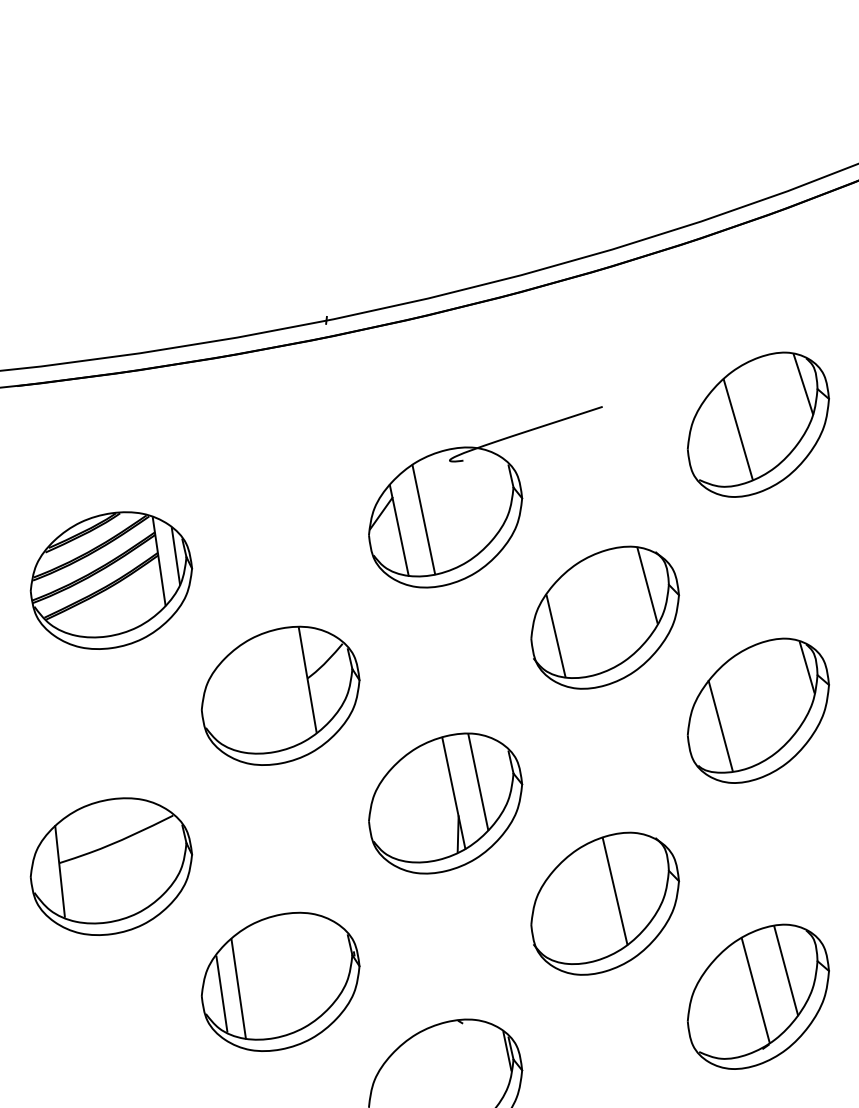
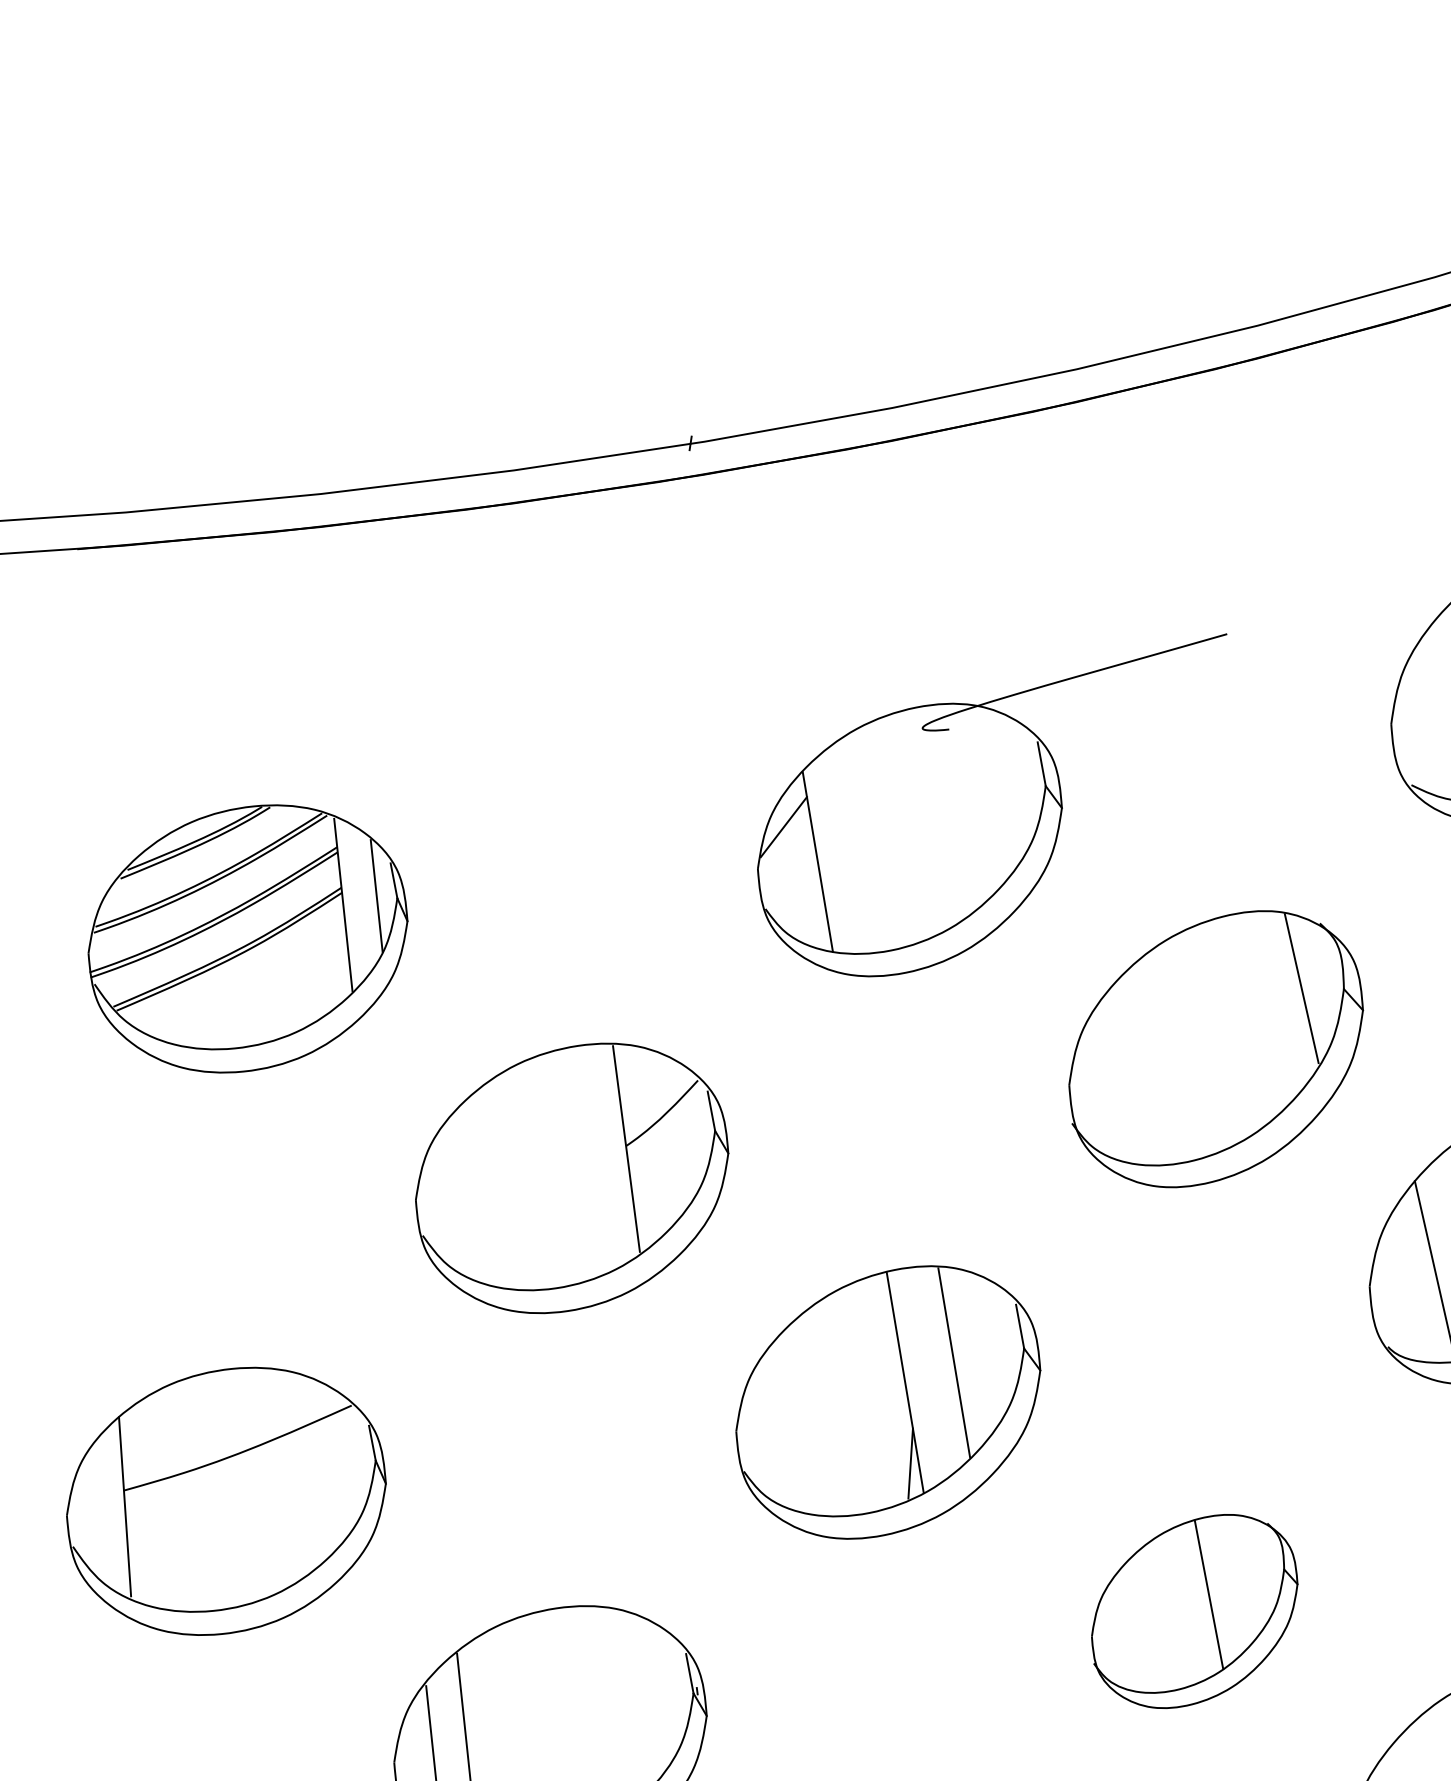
line: (423, 519) -> (866, 842), removed
line: (555, 635) -> (1117, 1080), removed
part: (605, 903) -> (1195, 1611), size x0.7

